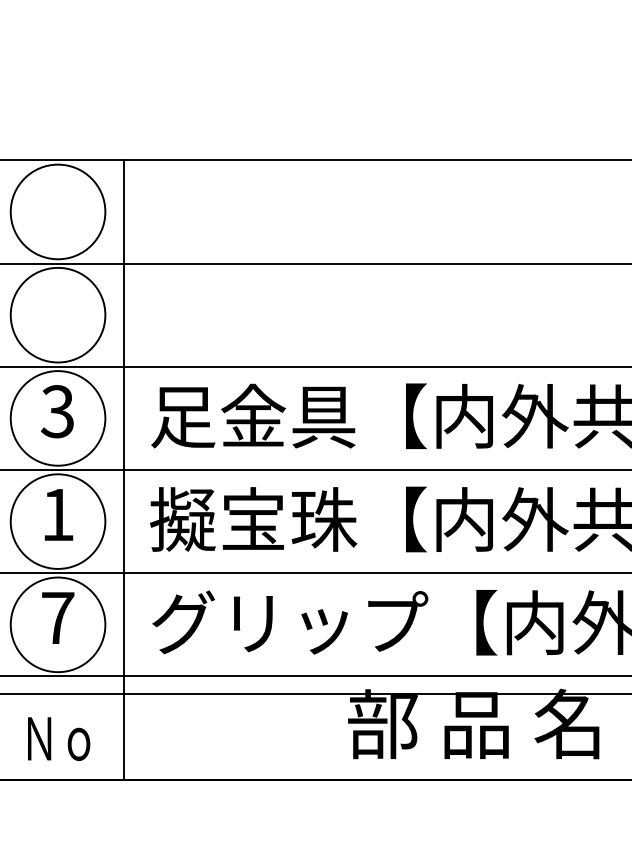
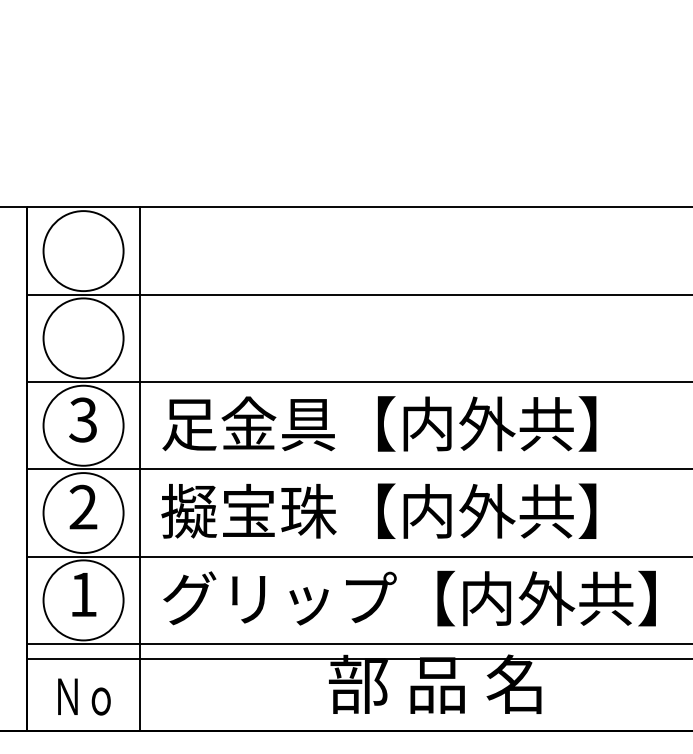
text: (57, 513) -> (83, 506), 1 -> 2
text: (57, 617) -> (83, 594), 7 -> 1

